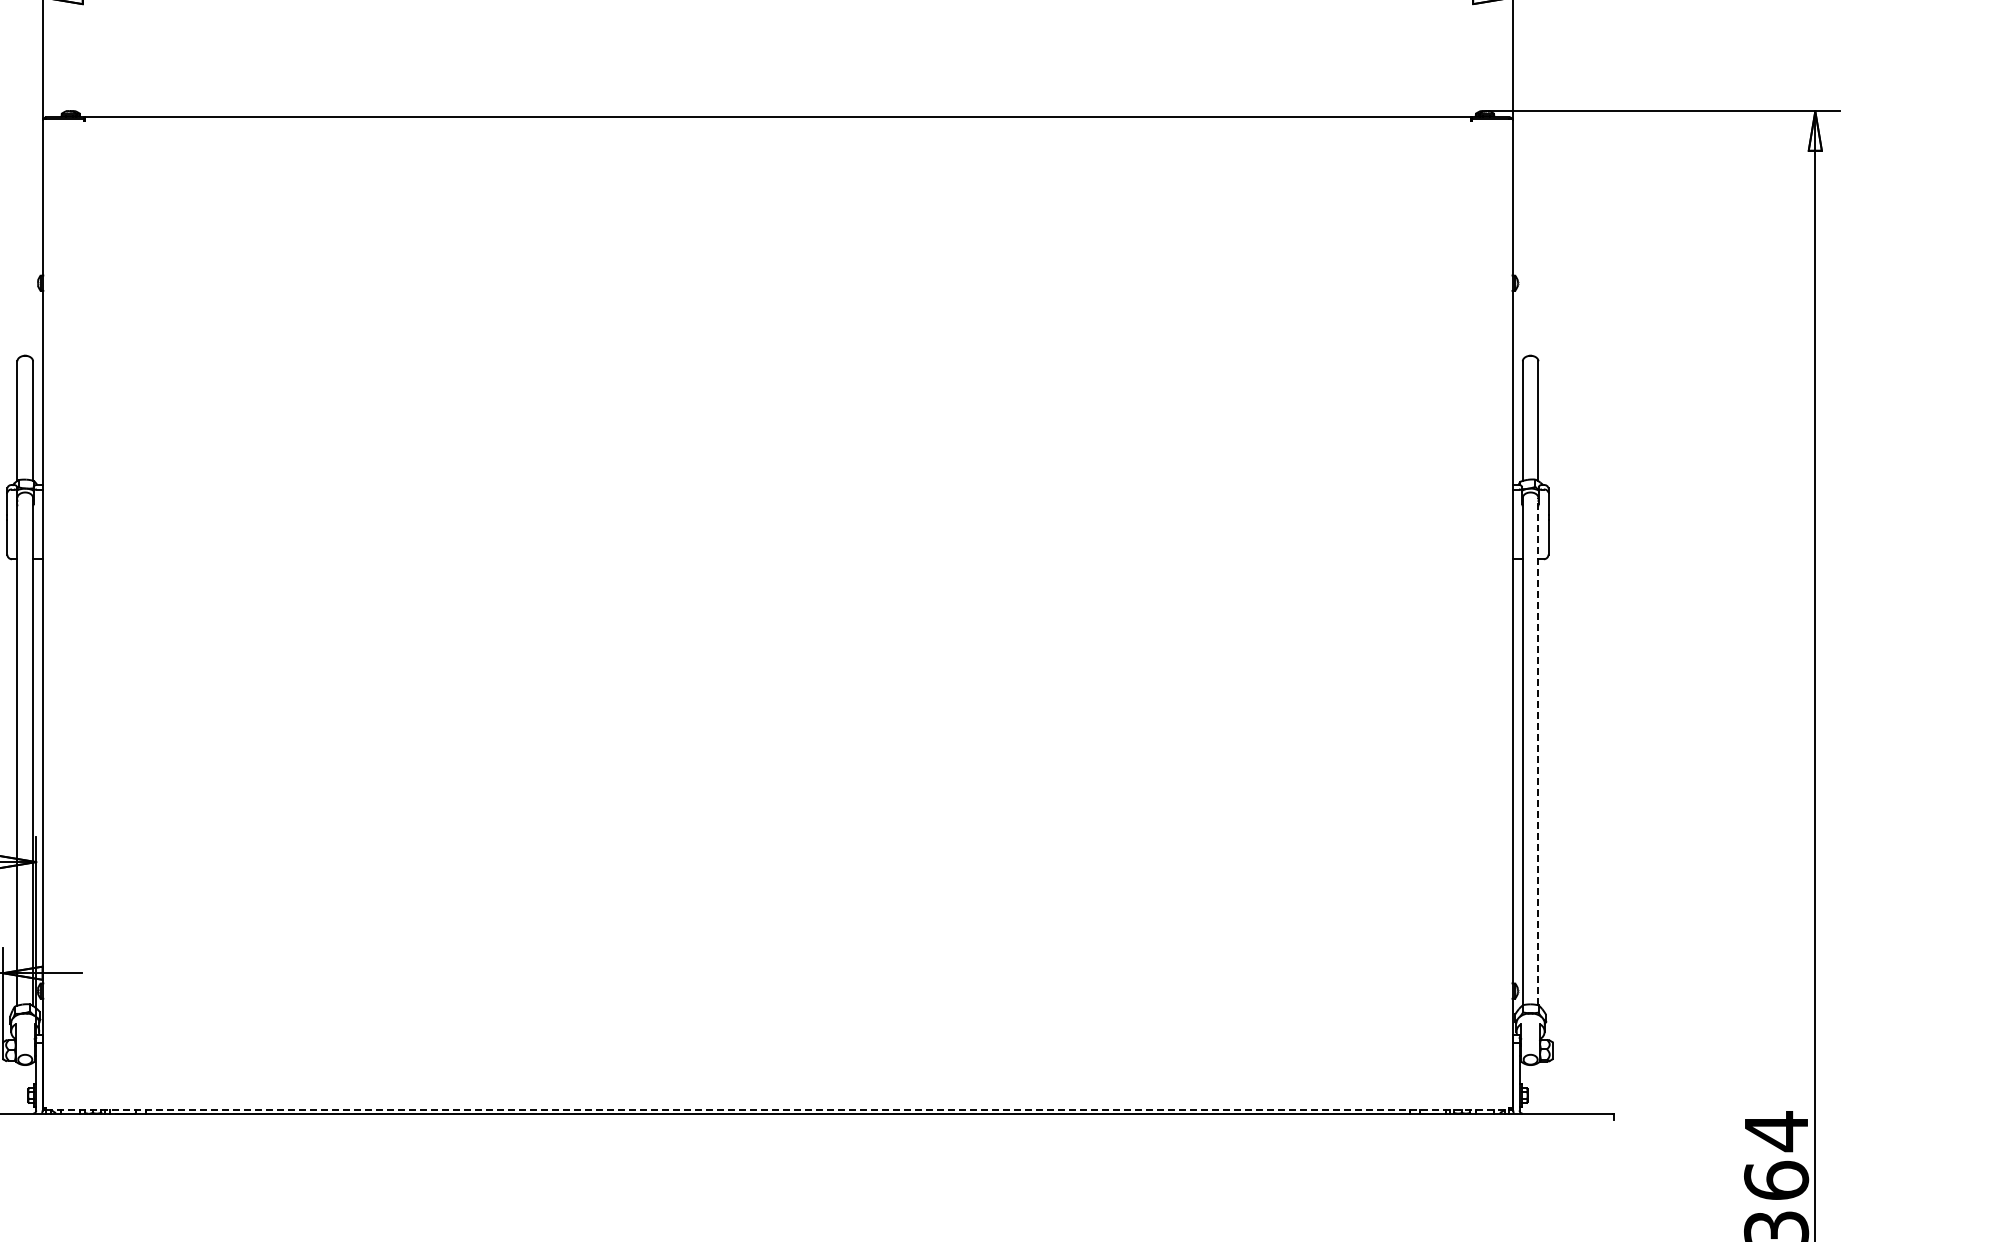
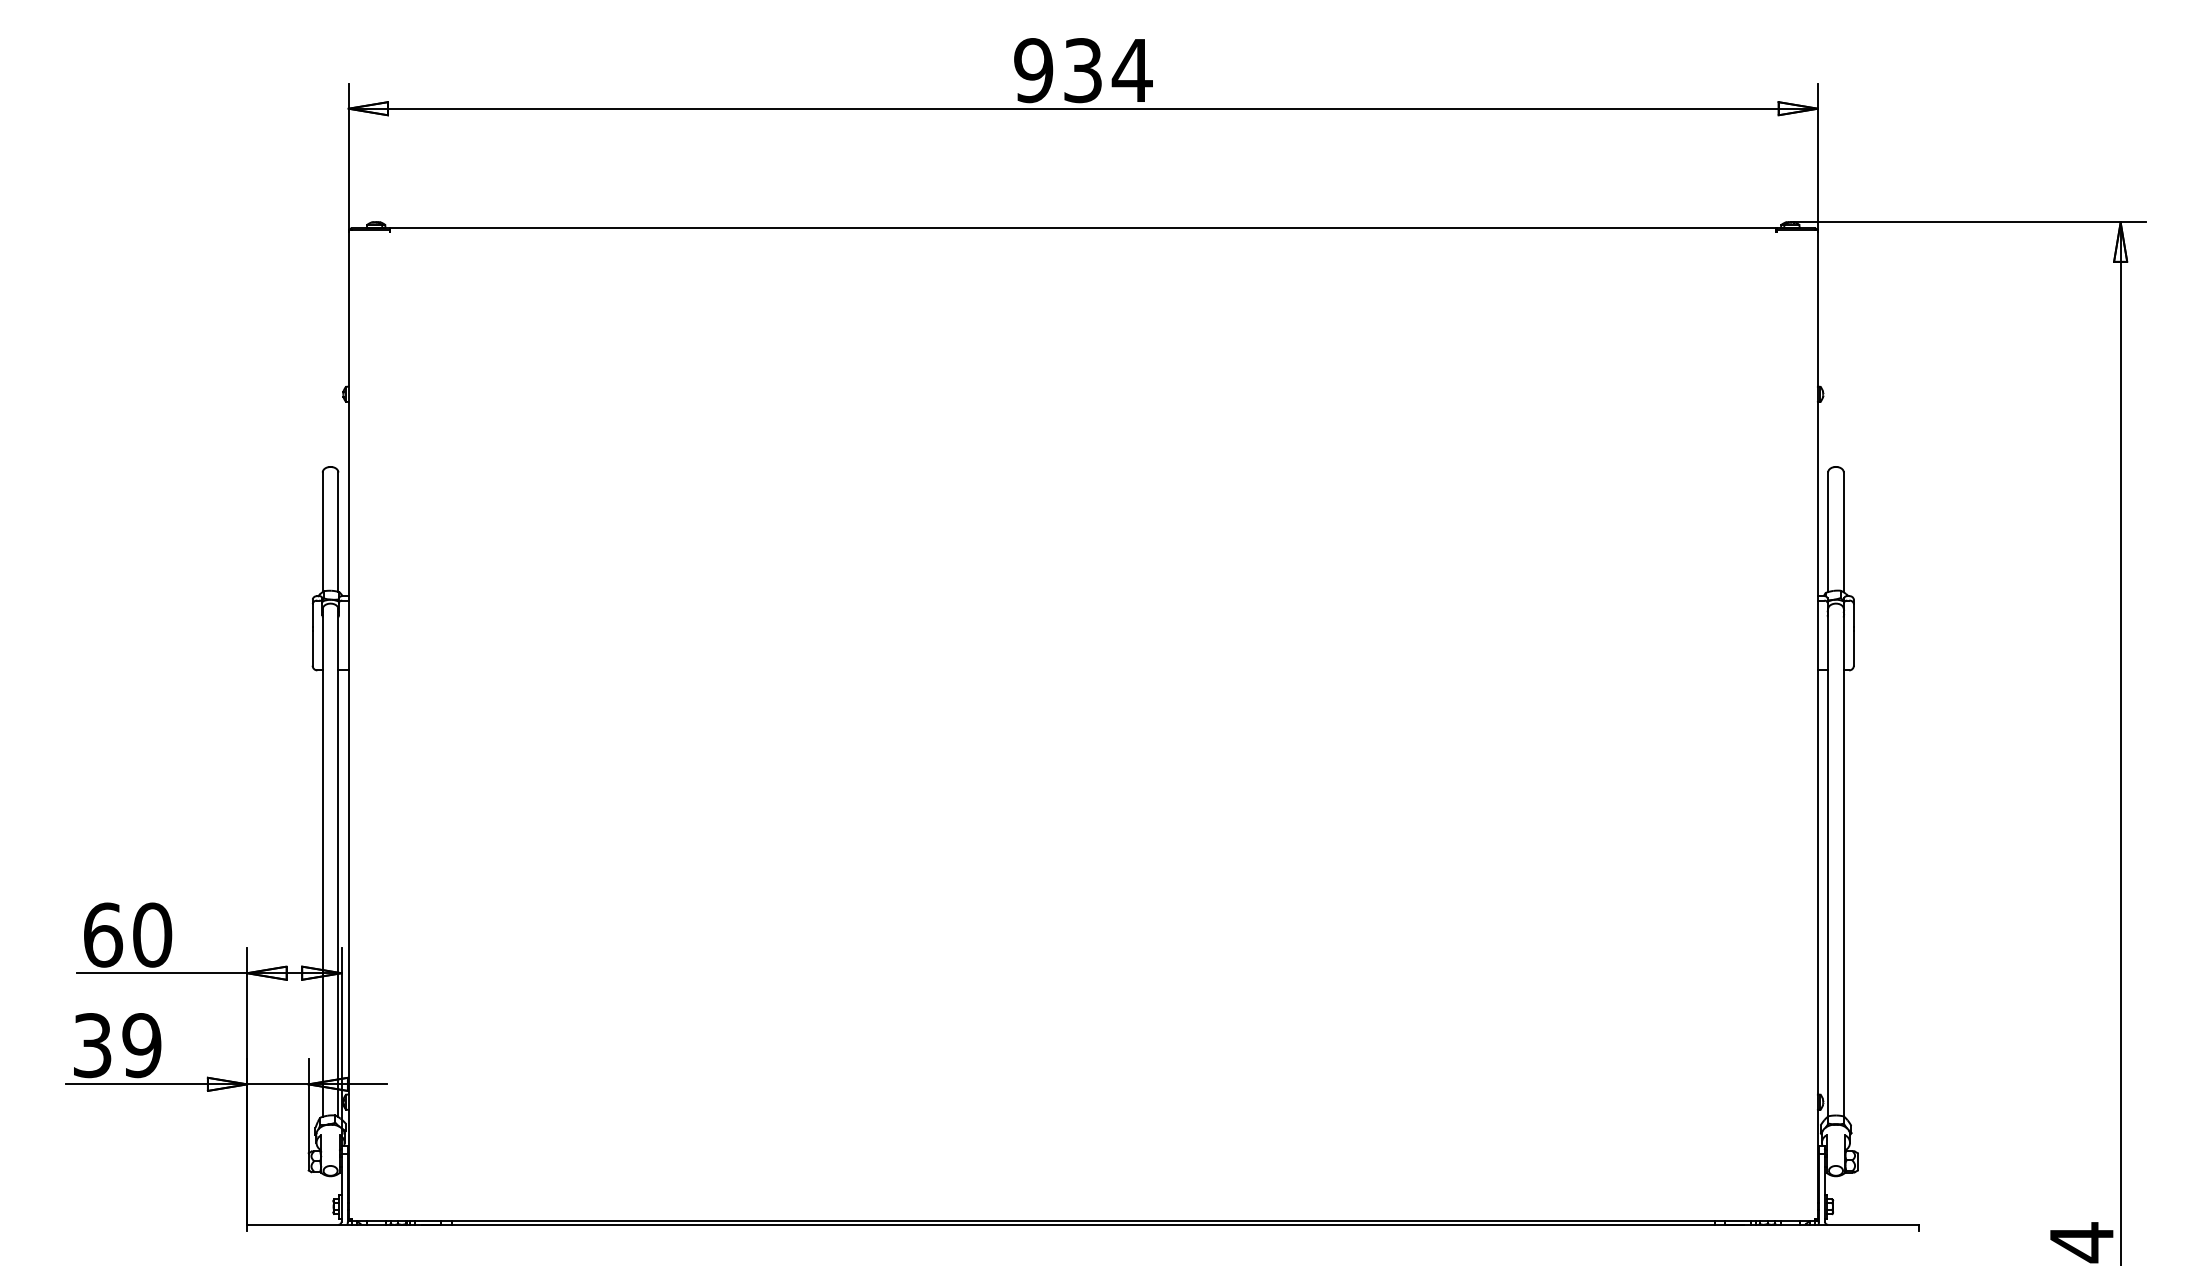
line: (1538, 751) -> (1843, 862), dashed -> solid
line: (778, 1109) -> (1083, 1220), dashed -> solid

